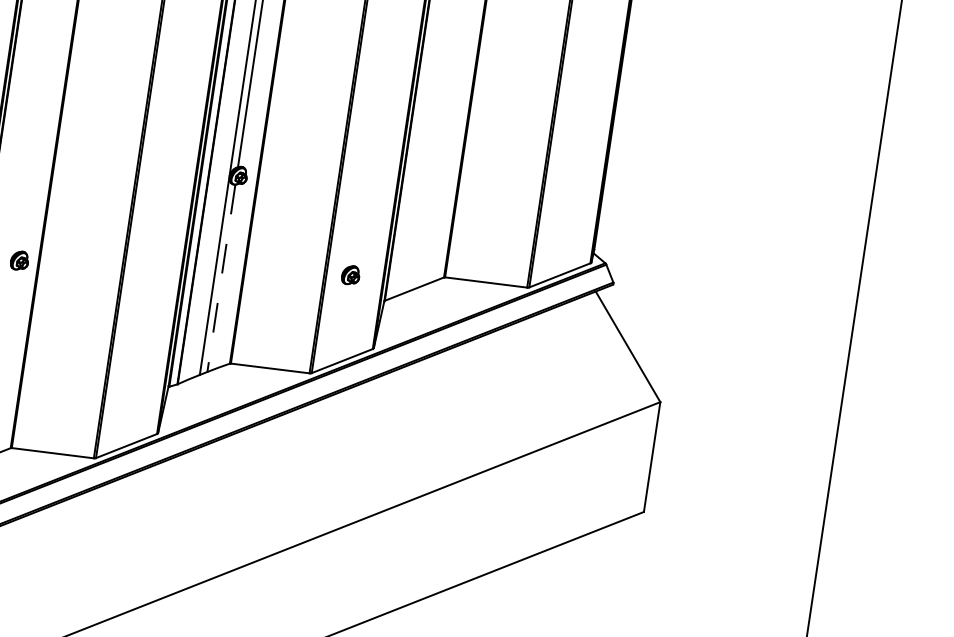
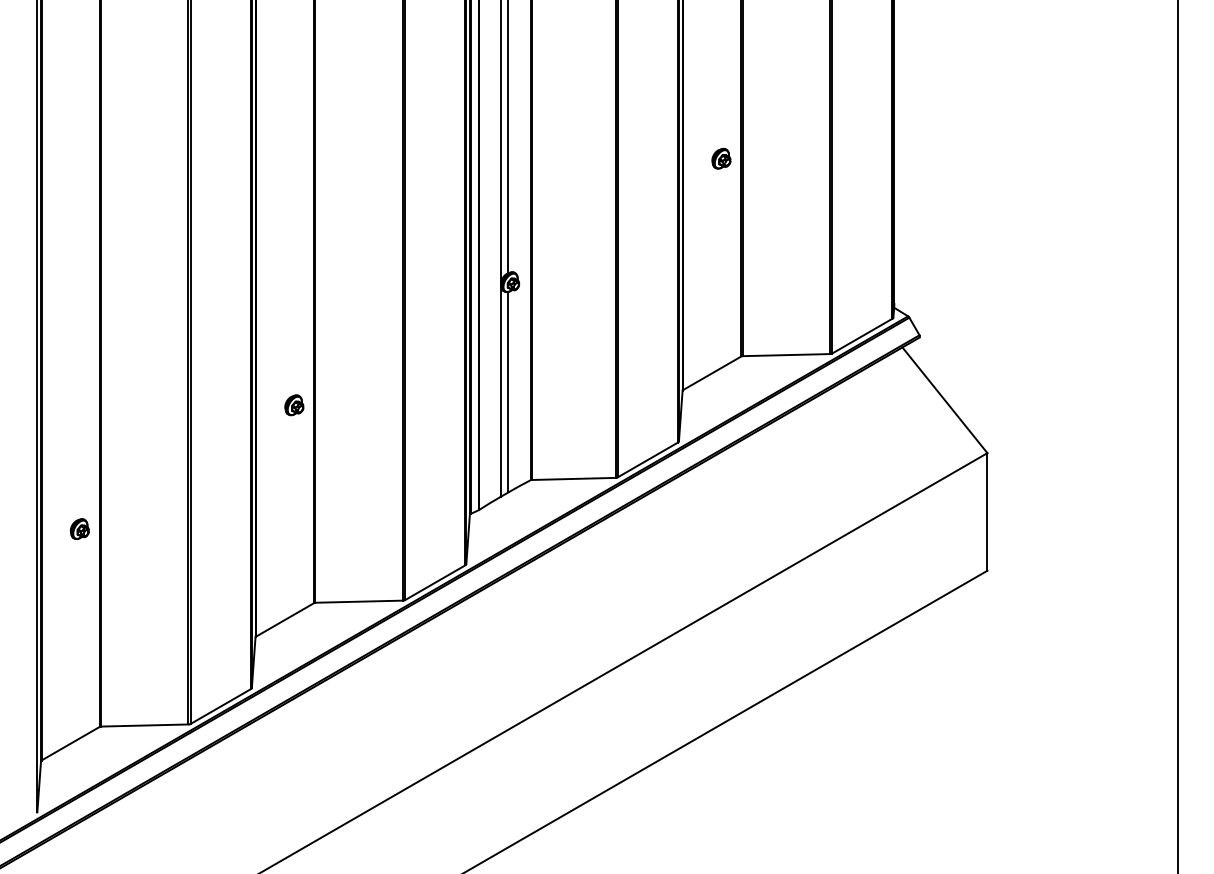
part: (350, 275) -> (721, 158), moved
line: (221, 278) -> (508, 392), dashed -> solid

